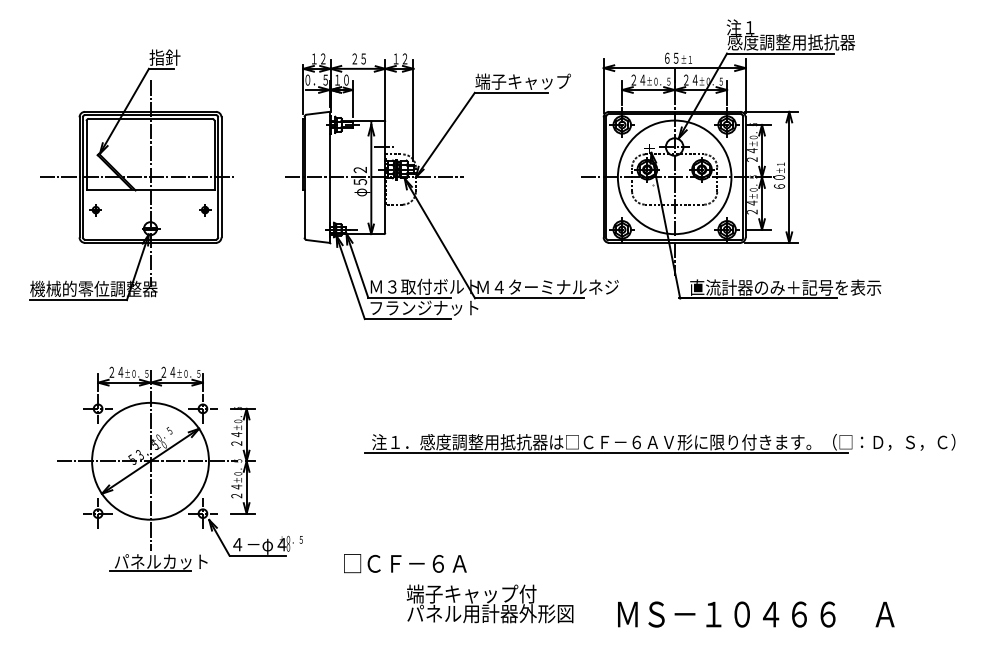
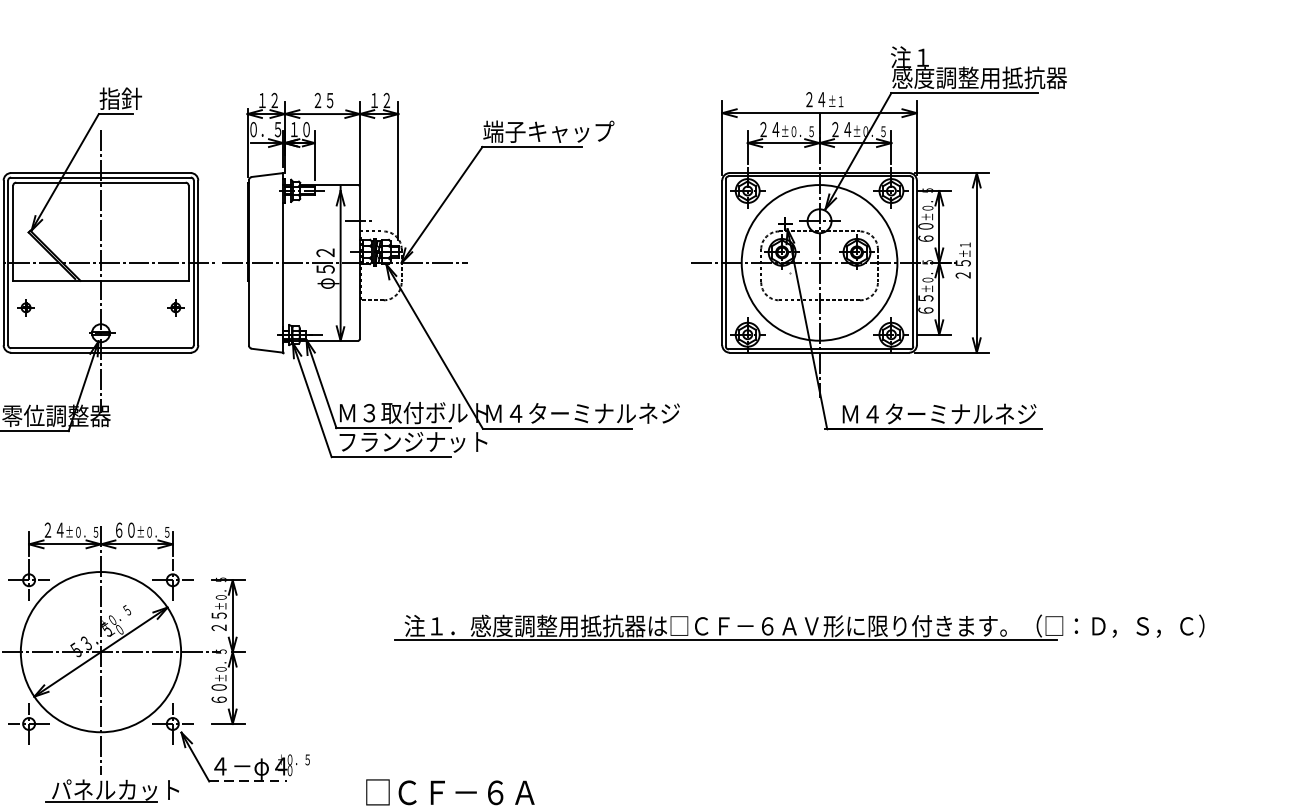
text: (671, 57) -> (815, 98), ６５ -> ２４
text: (752, 154) -> (926, 231), ２４ -> ６０
part: (451, 177) -> (450, 263), moved
text: (779, 181) -> (963, 268), ６０ -> ２５
text: (752, 207) -> (926, 304), ２４ -> ６５
text: (785, 287) -> (971, 413), 直流計器のみ＋記号を表示 -> Ｍ４ターミナルネジ
text: (168, 371) -> (125, 529), ２４ -> ６０
text: (236, 434) -> (218, 615), ２４ -> ２５
text: (236, 491) -> (218, 693), ２４ -> ６０
line: (258, 555) -> (248, 781), solid -> dashed

